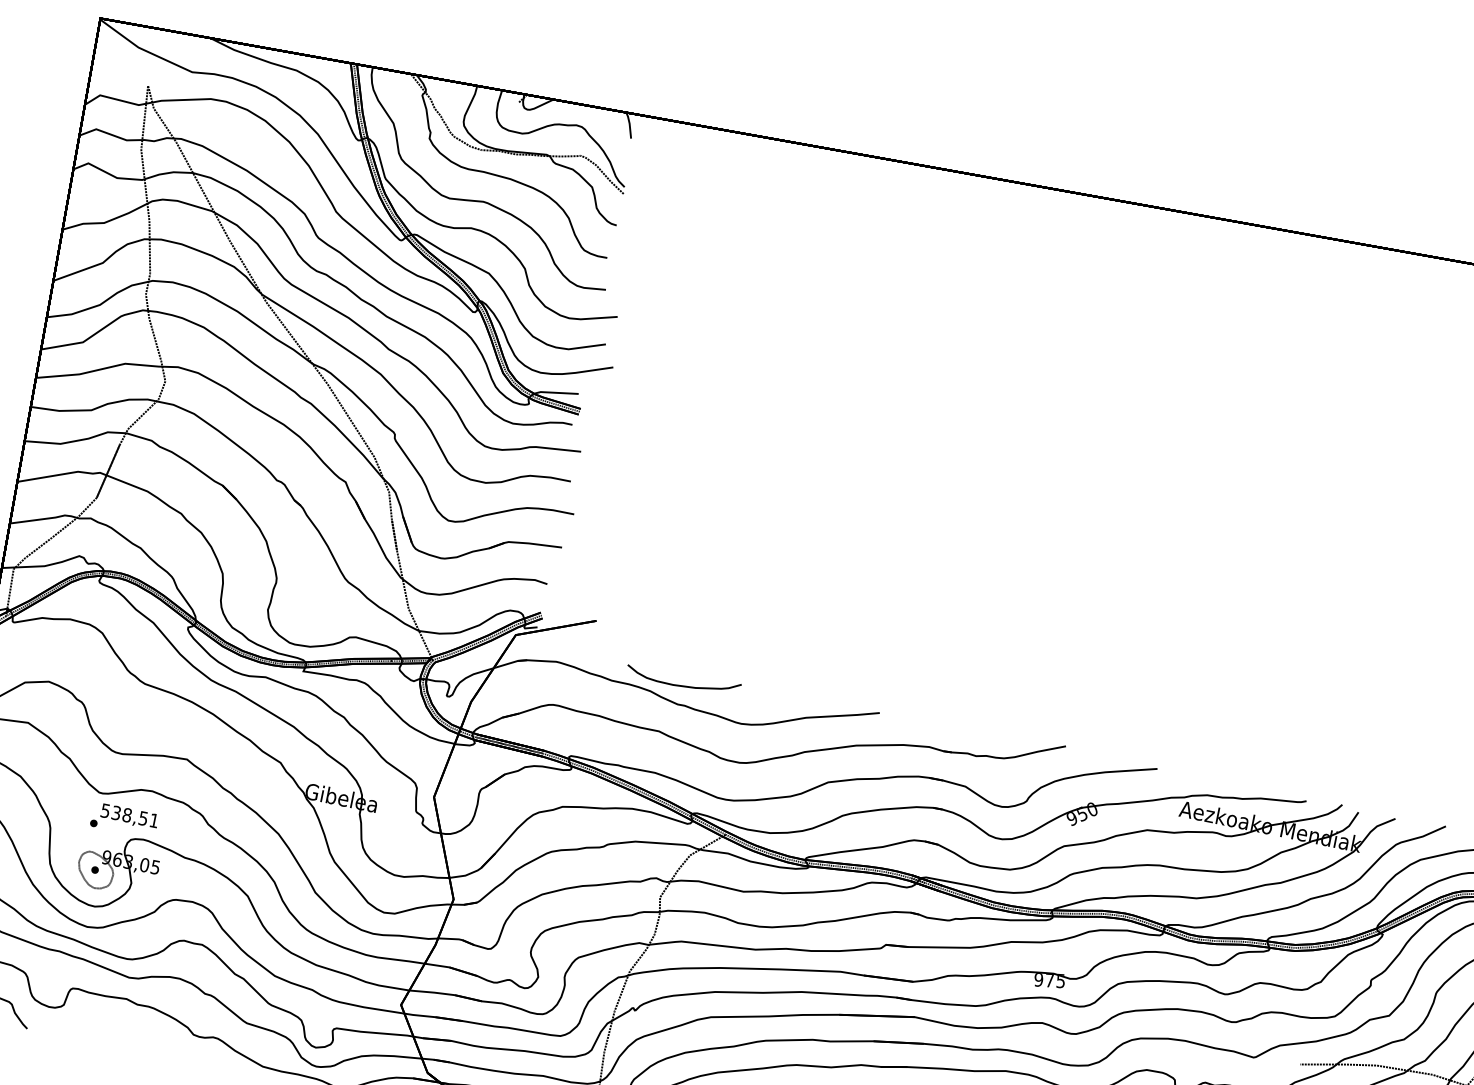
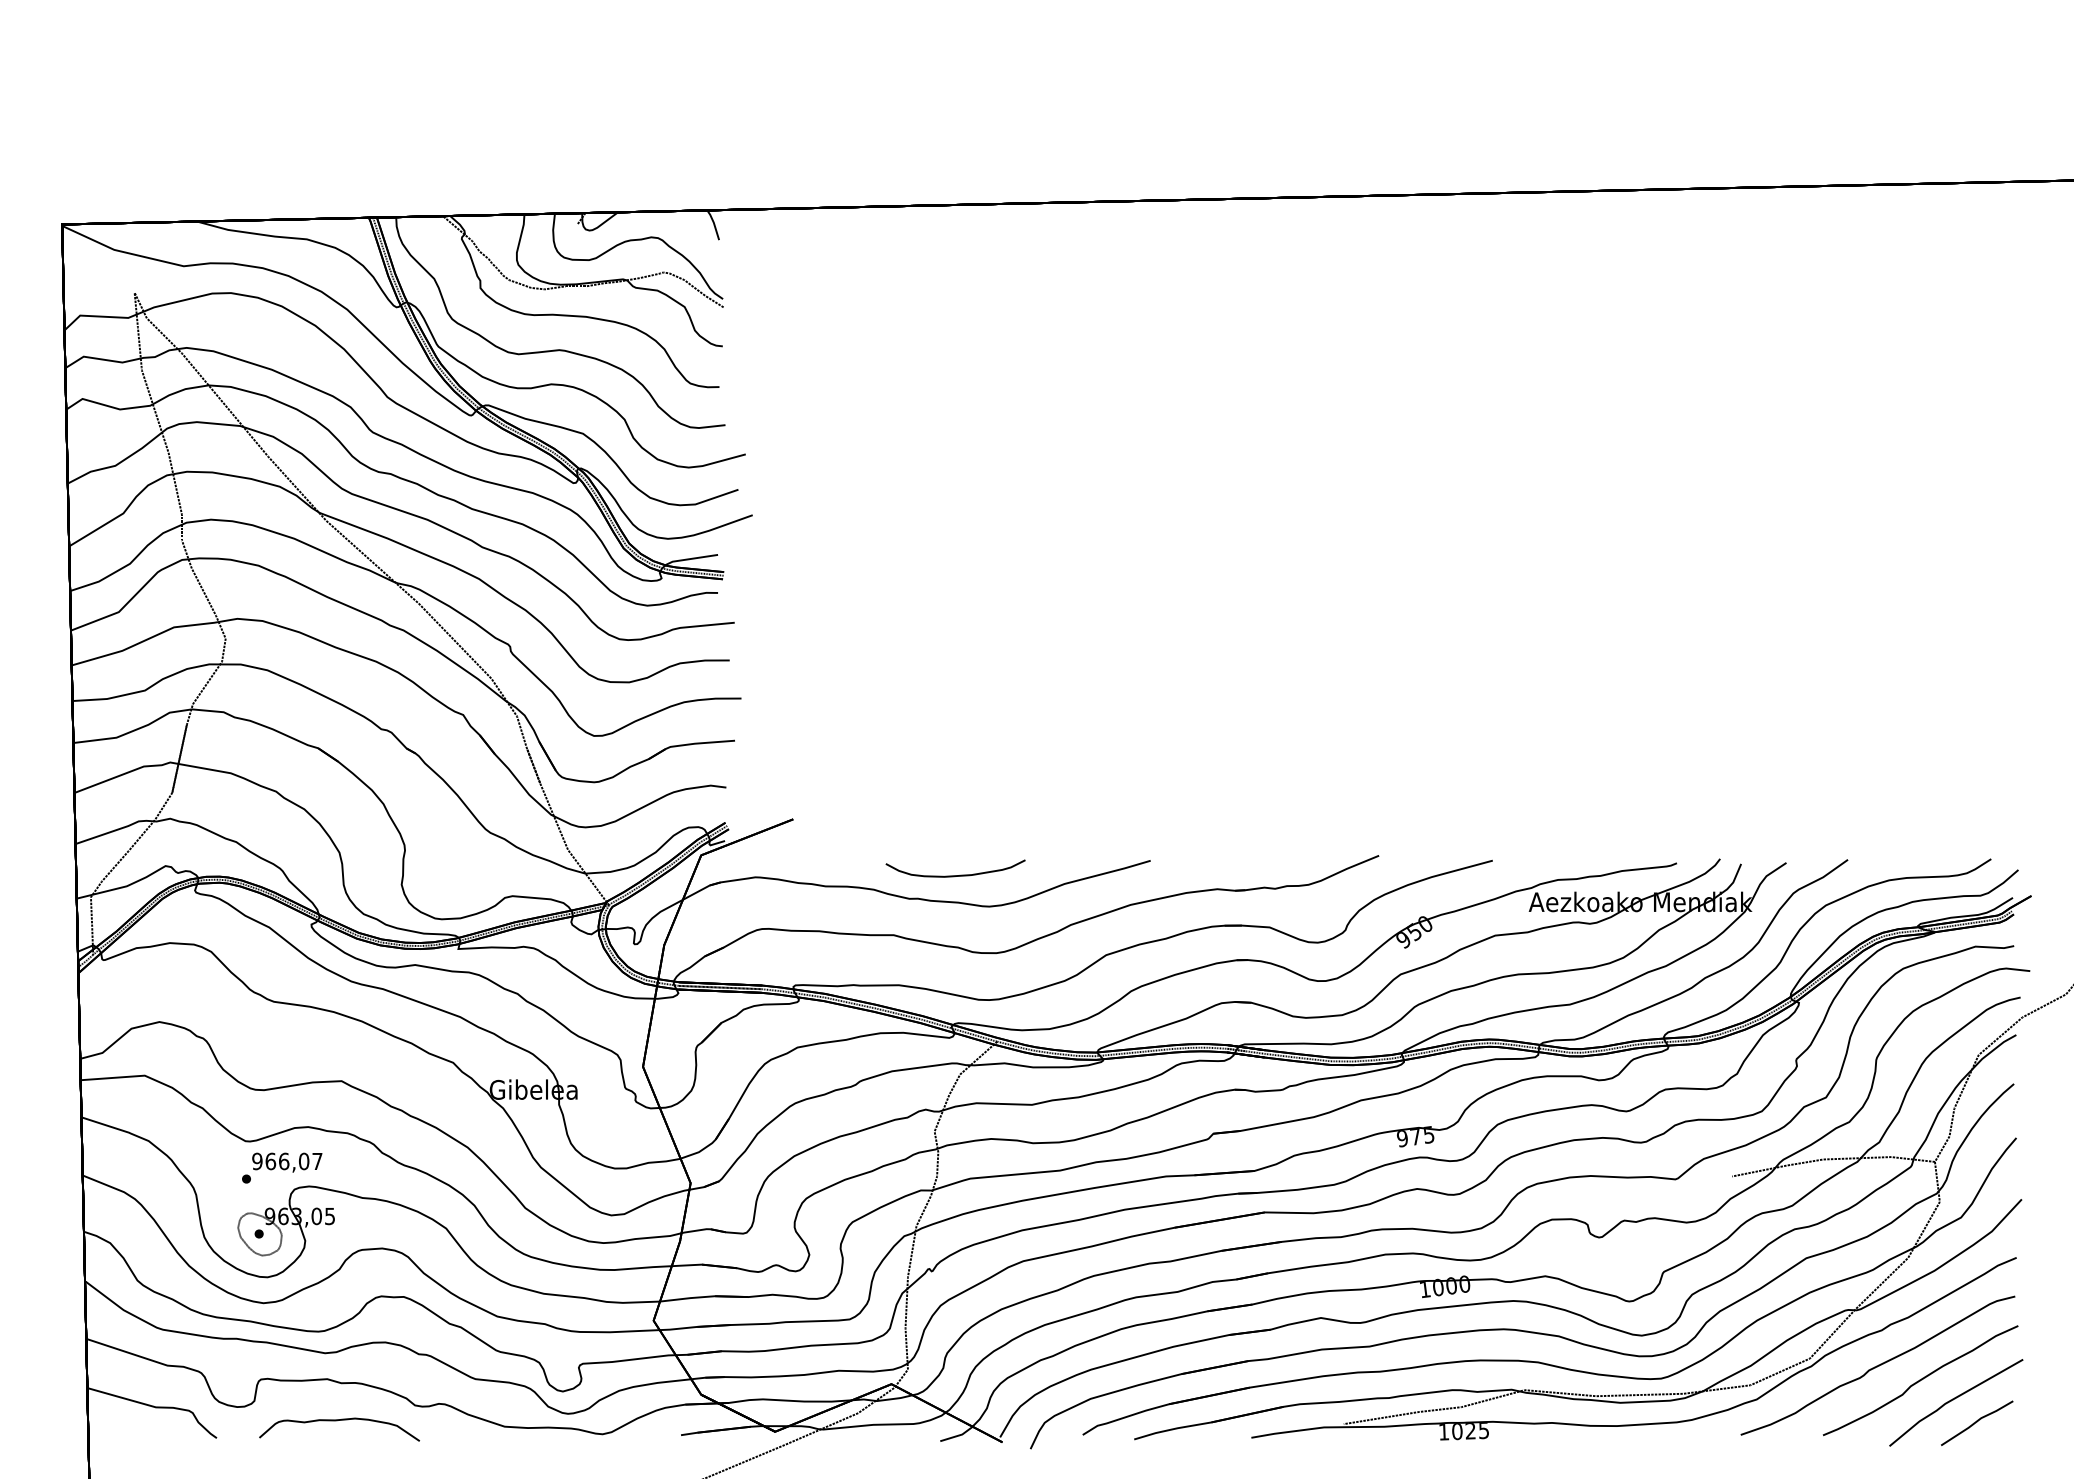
part: (682, 685) -> (955, 875), moved
text: (129, 815) -> (287, 1161), 538,51 -> 966,07
curve: (128, 1035) -> (337, 1421), added

